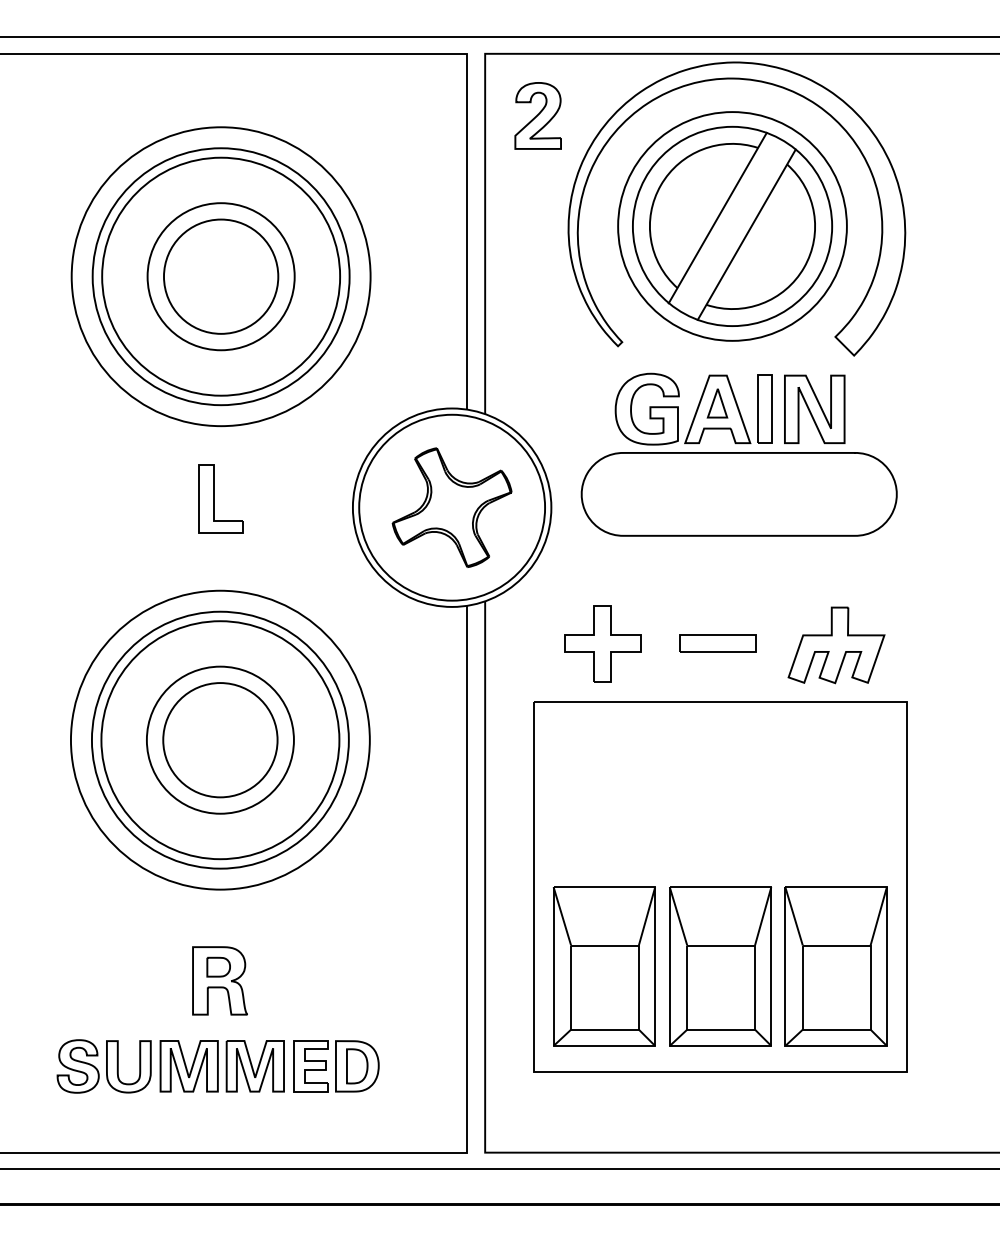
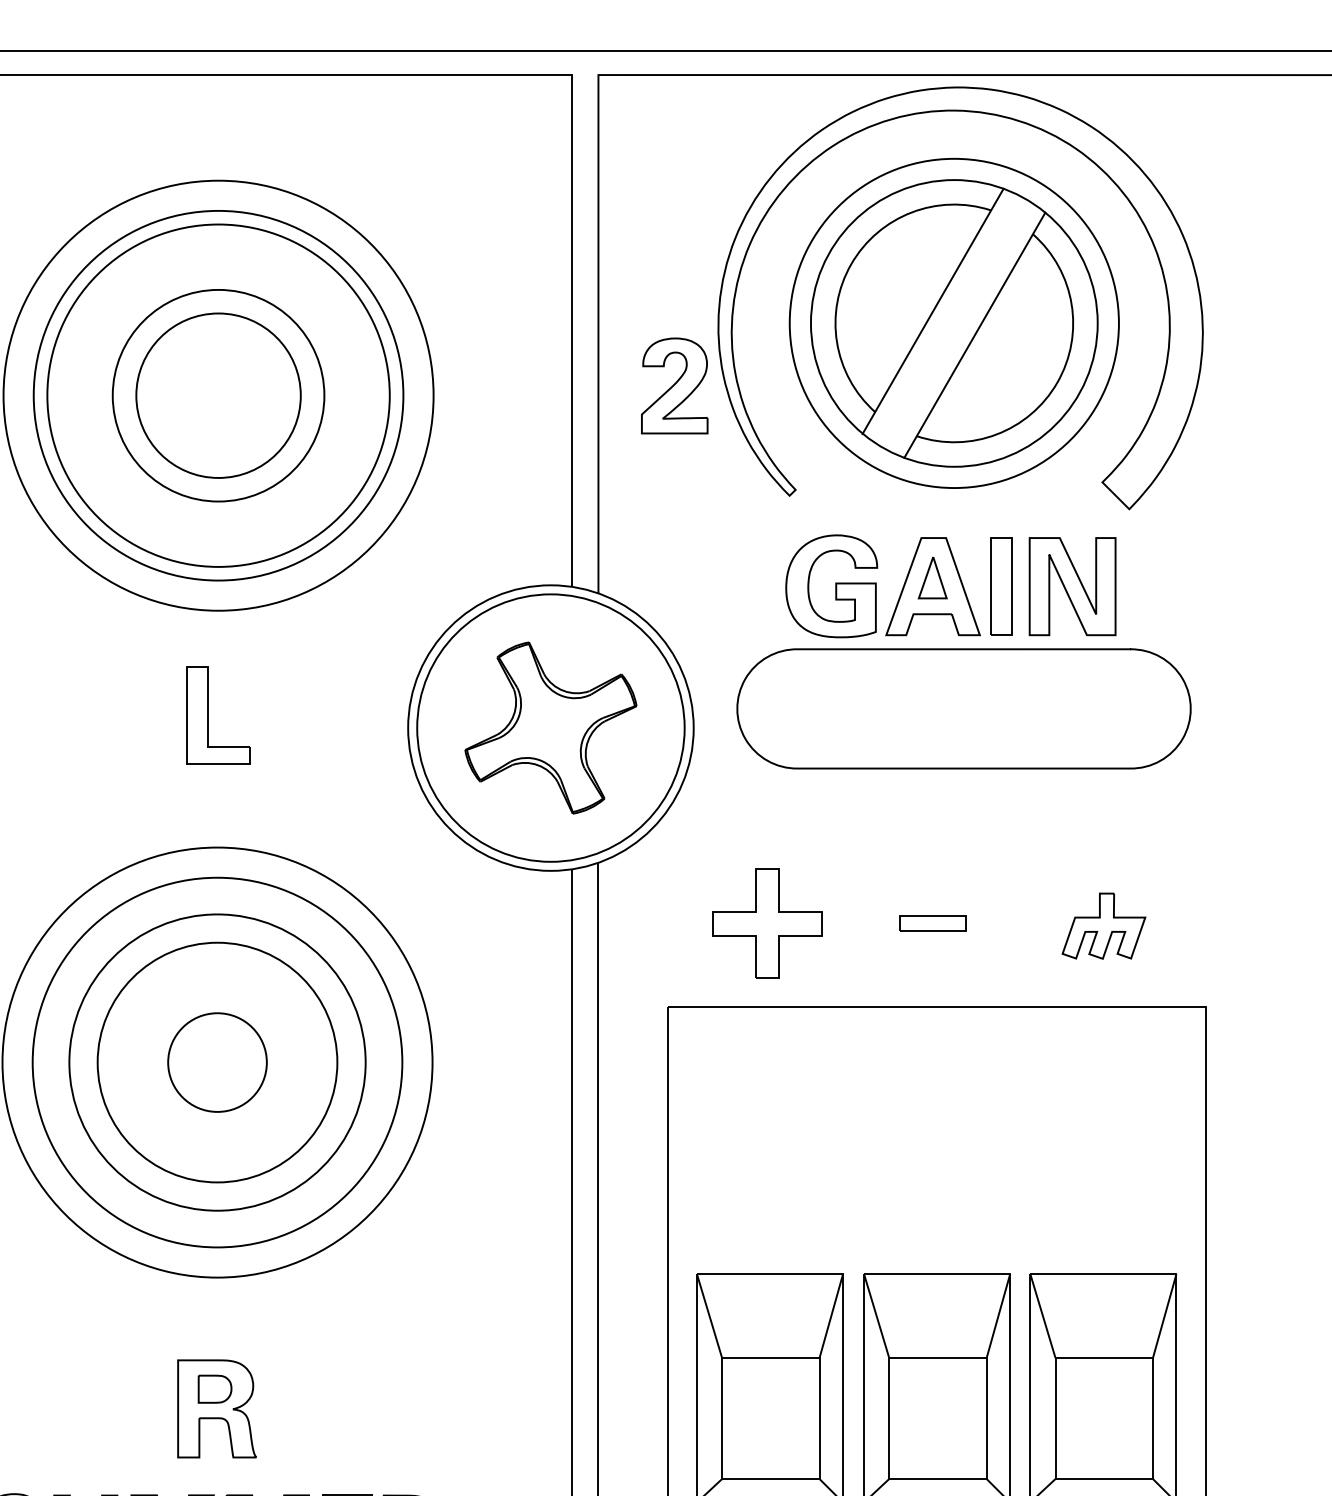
part: (537, 115) -> (673, 385), moved
part: (717, 643) -> (932, 923), size x0.6
part: (836, 645) -> (1103, 926), size x0.6
circle: (219, 739) -> (216, 1061), size x1.4
circle: (220, 740) -> (217, 1063), size x0.6
circle: (220, 740) -> (217, 1063), size x0.7

